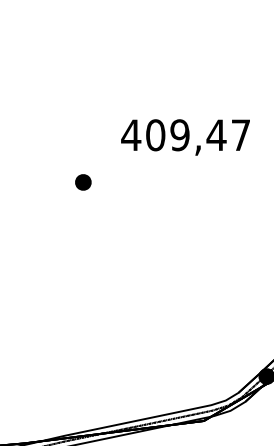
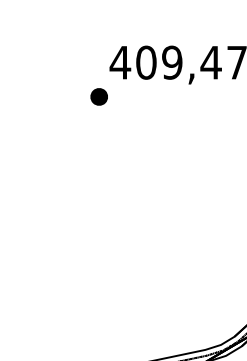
part: (83, 182) -> (99, 96), moved

